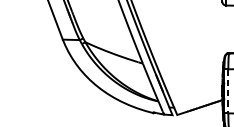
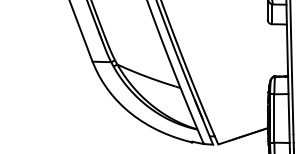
line: (228, 92) -> (274, 119), dashed -> solid

